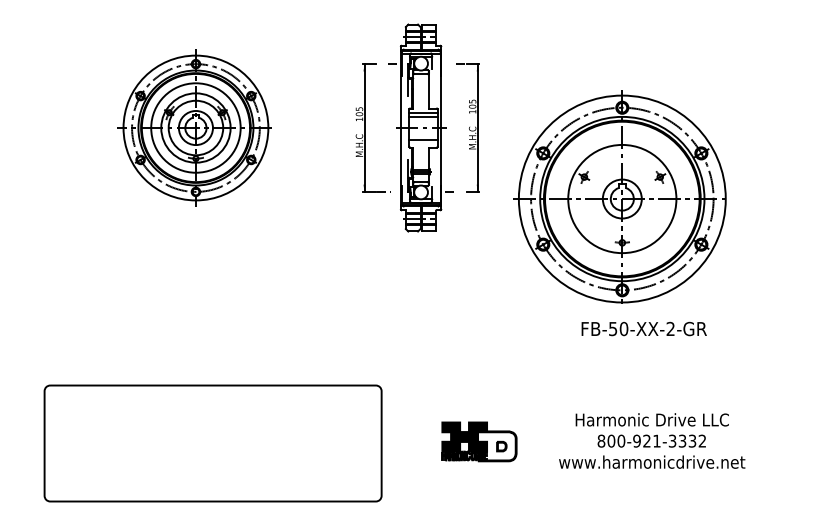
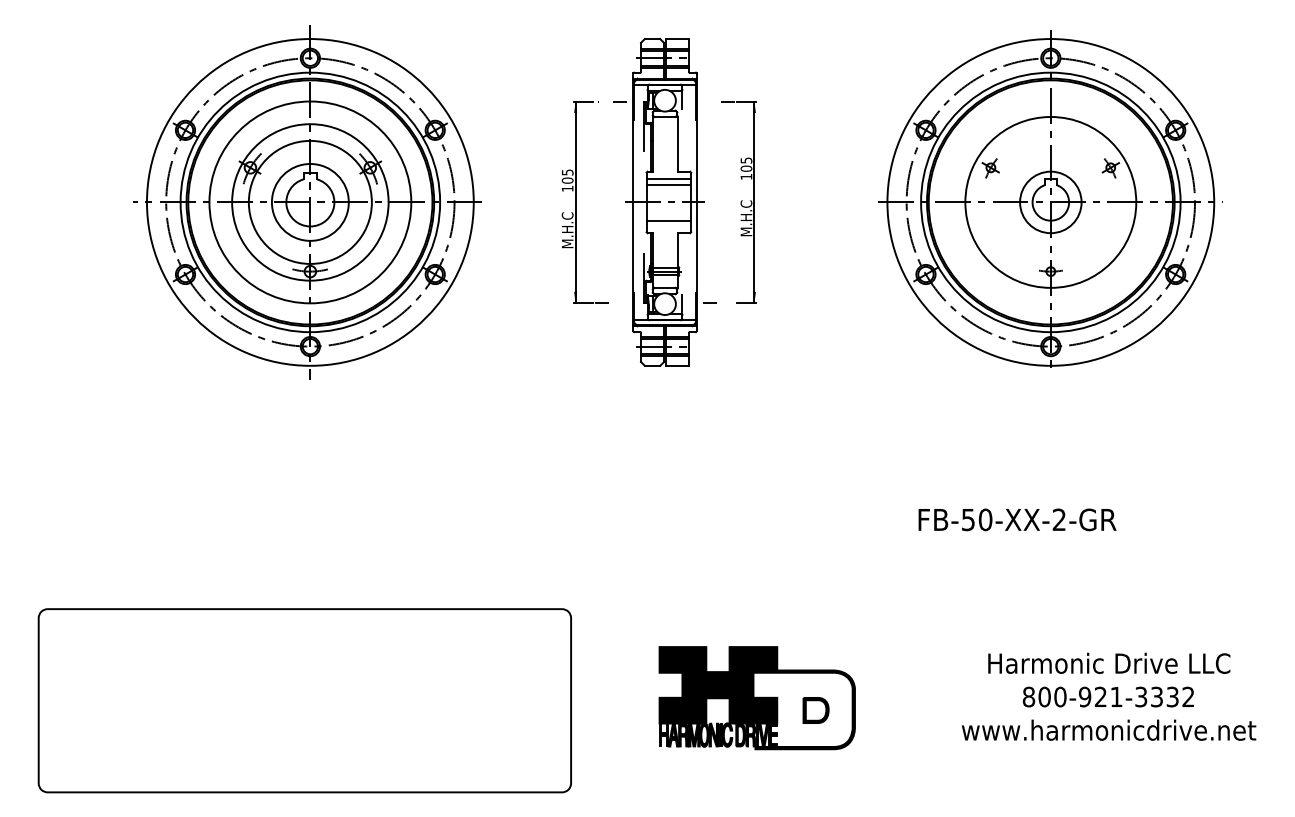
part: (194, 127) -> (307, 201), size x1.43
part: (619, 196) -> (1046, 198), moved
text: (652, 440) -> (1109, 695), moved
part: (479, 441) -> (757, 697), size x1.67
part: (212, 443) -> (303, 700), moved

